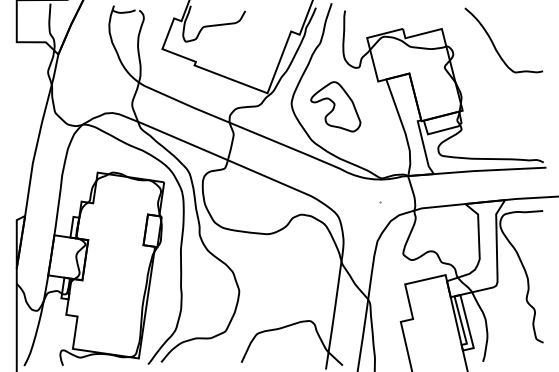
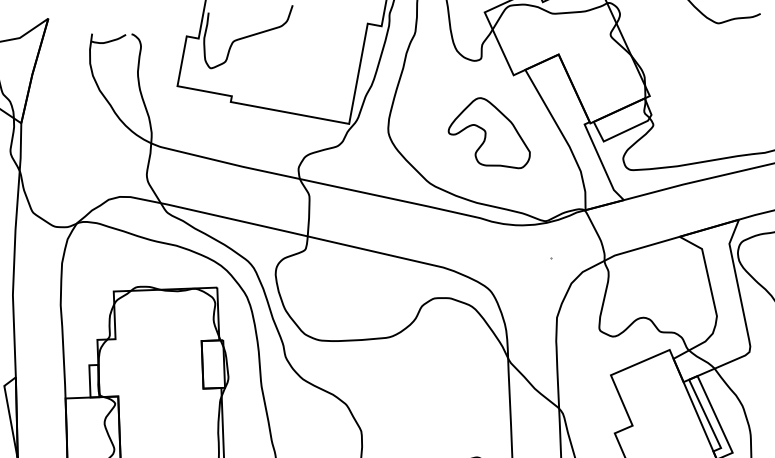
part: (335, 106) -> (487, 134), moved

